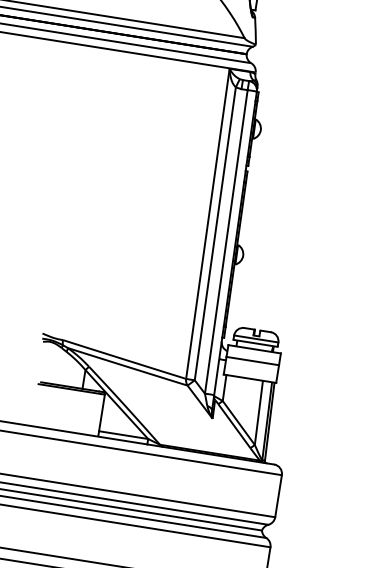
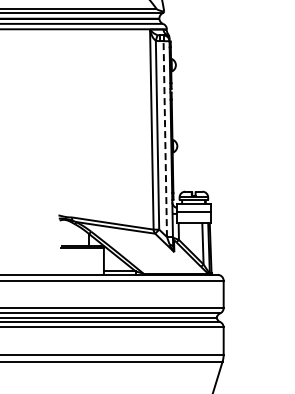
line: (226, 242) -> (165, 139), solid -> dashed

